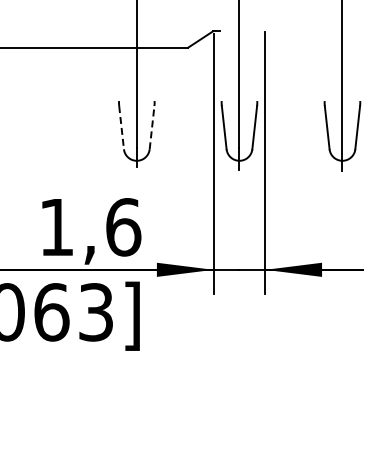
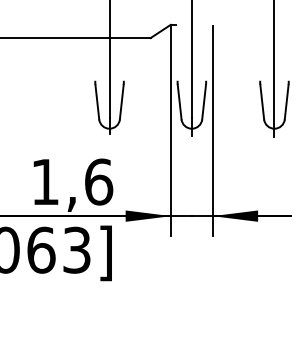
line: (121, 127) -> (97, 102), dashed -> solid
line: (152, 127) -> (122, 102), dashed -> solid

